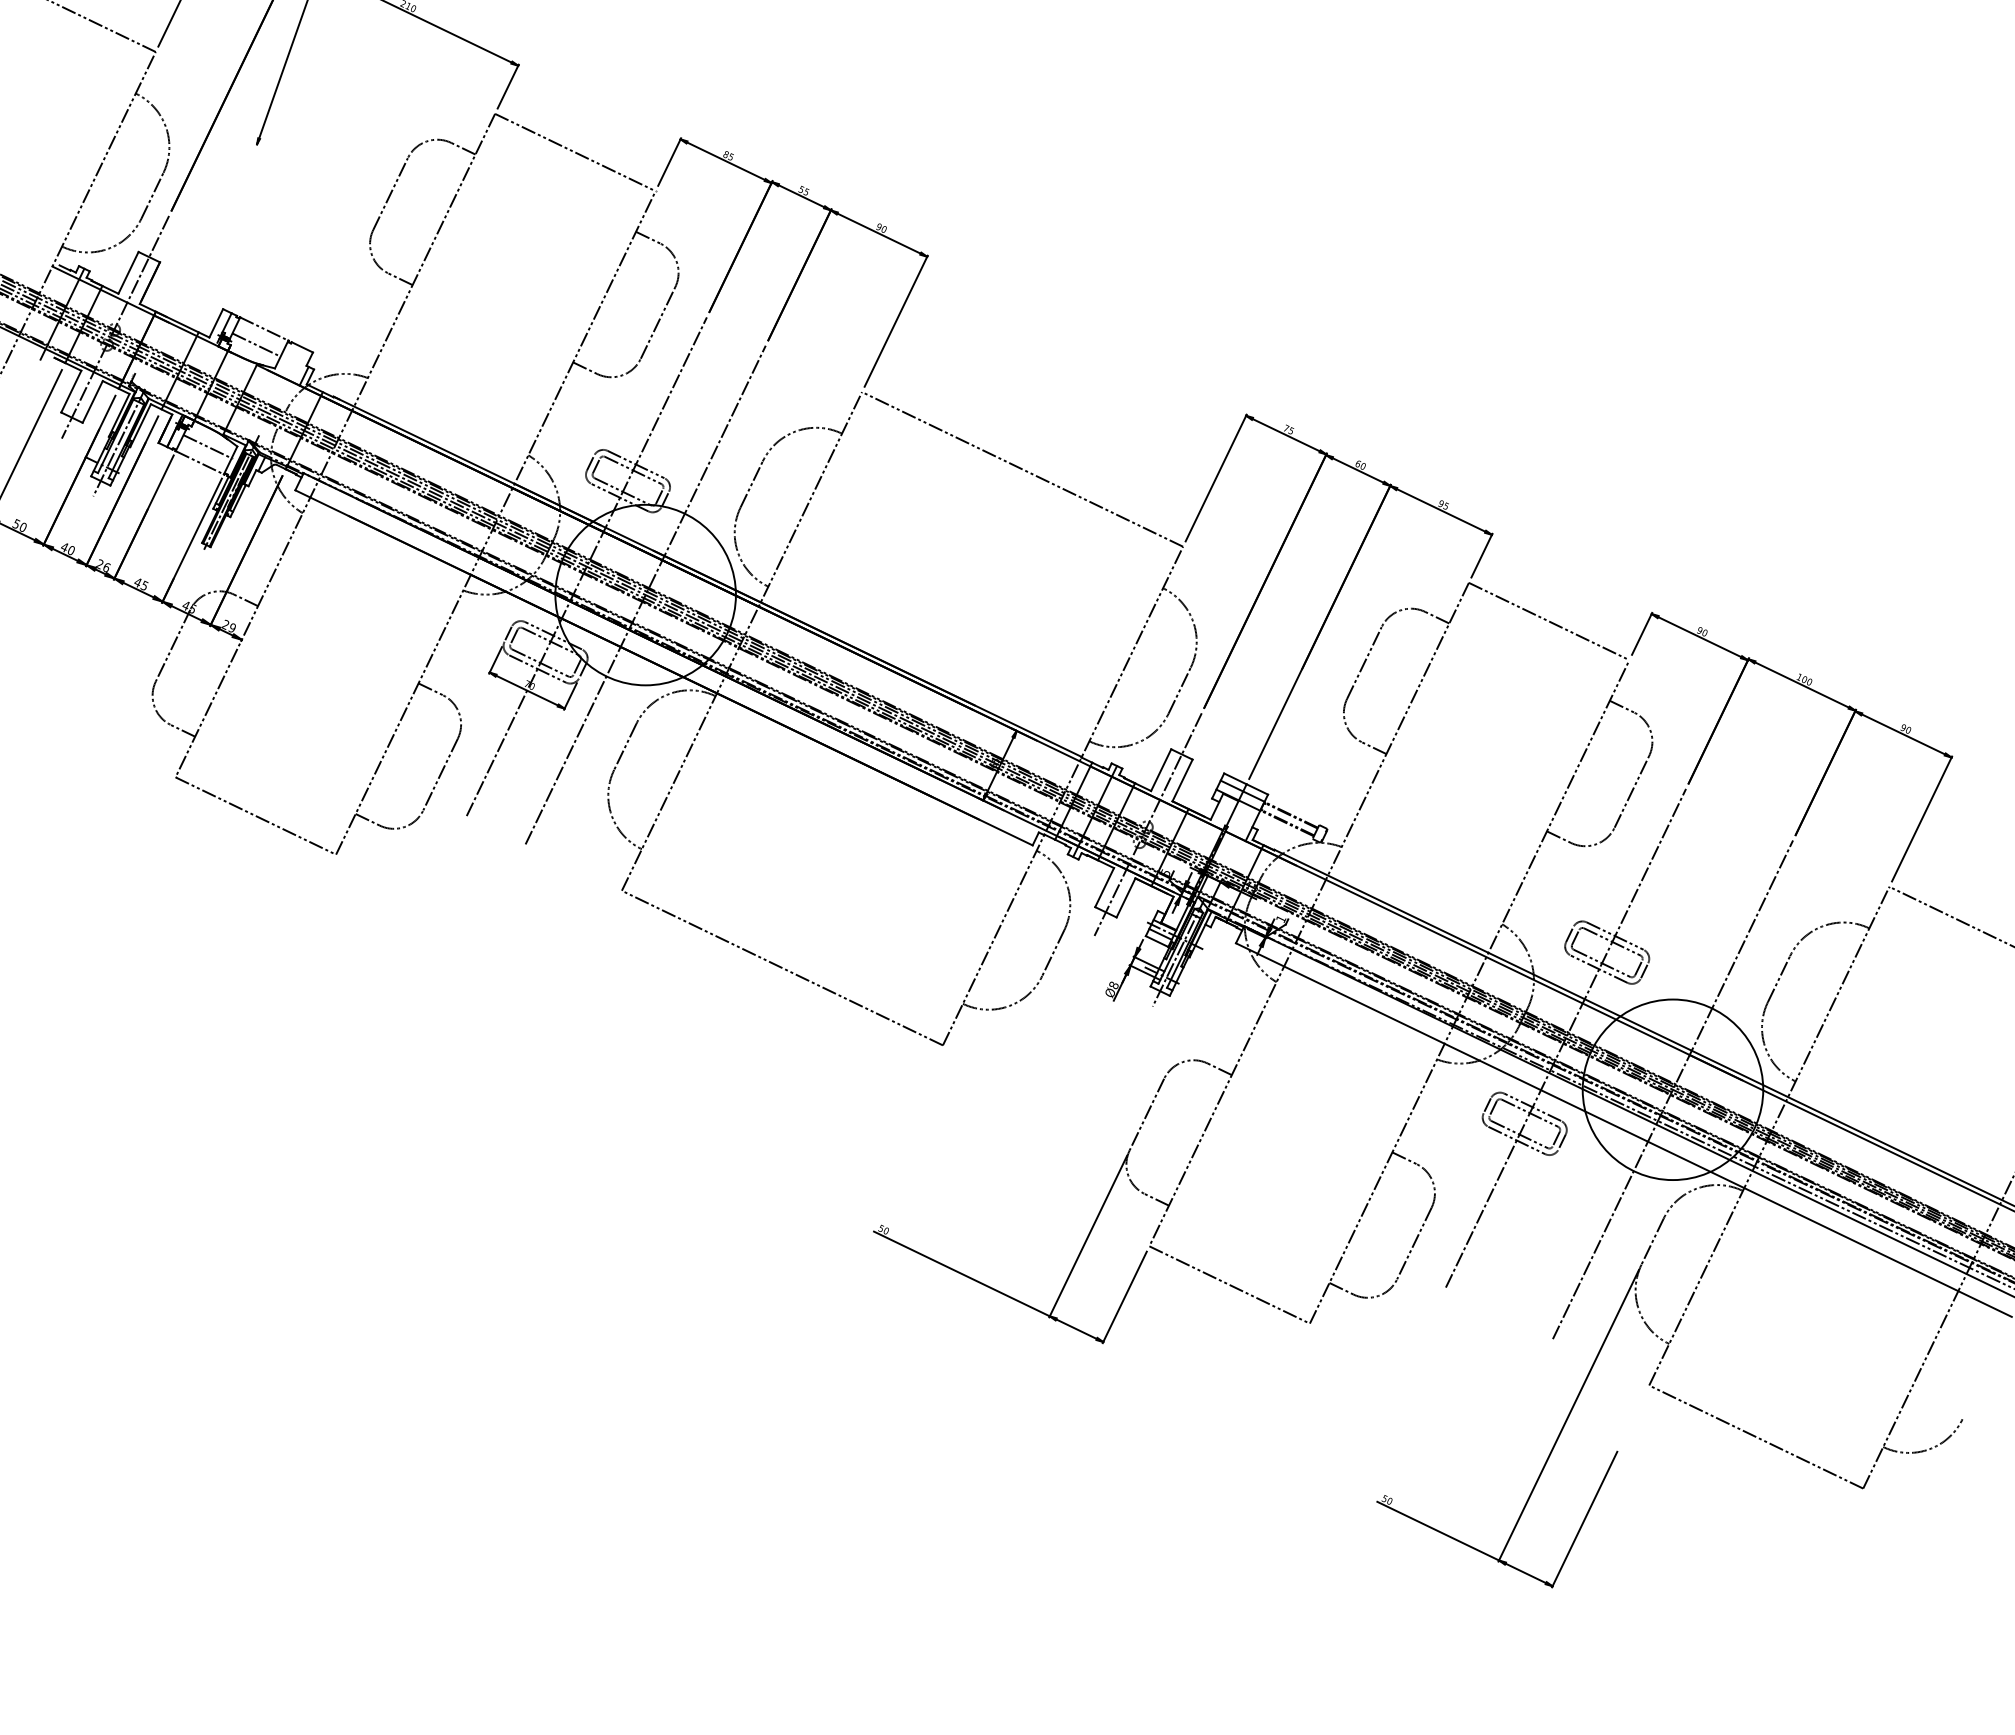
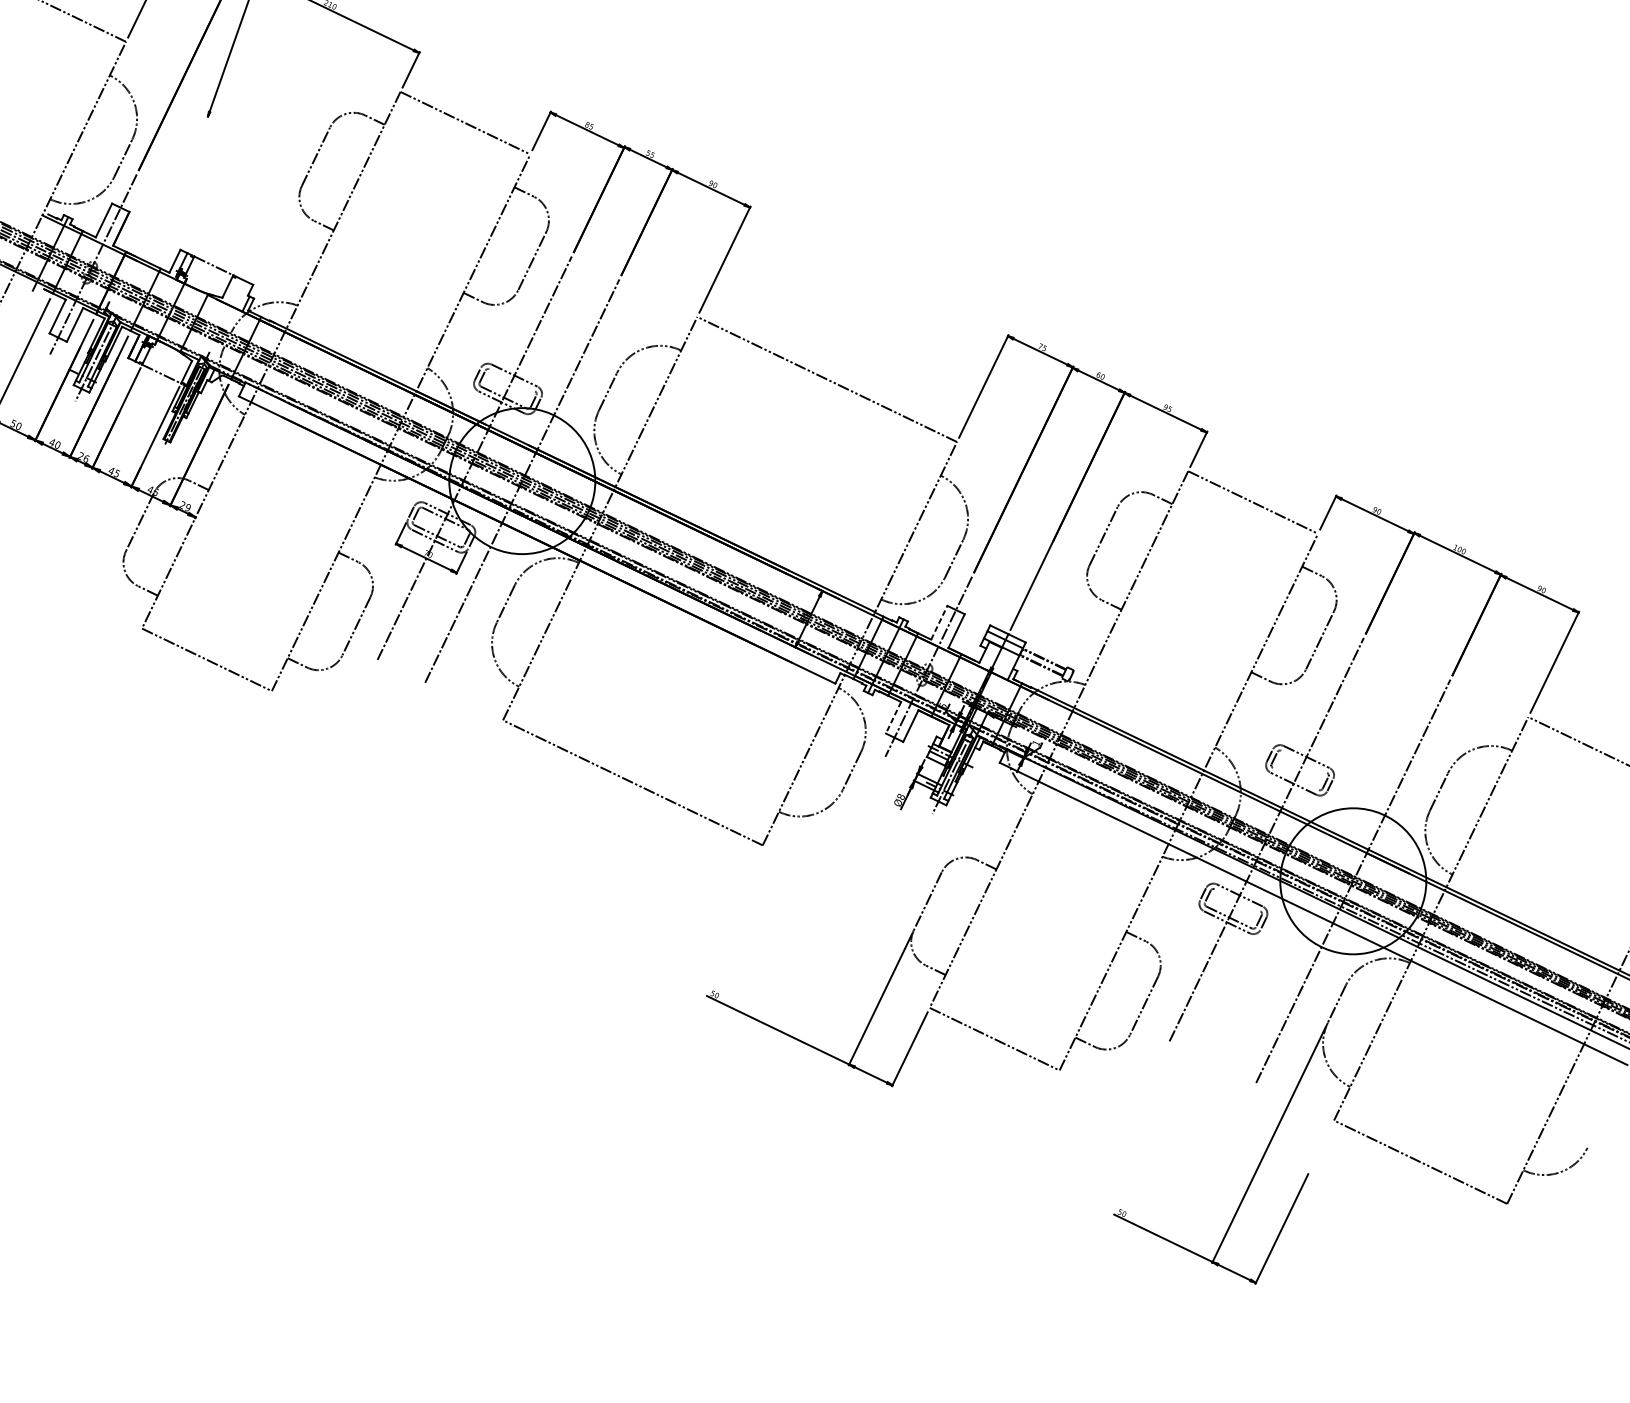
line: (256, 344) -> (207, 278), removed
line: (207, 446) -> (167, 360), removed
line: (632, 470) -> (511, 380), removed
line: (1161, 769) -> (939, 622), solid -> dashed
line: (1104, 887) -> (893, 717), solid -> dashed
line: (1612, 941) -> (1304, 761), removed
line: (1601, 963) -> (1295, 779), removed
line: (1529, 1112) -> (1237, 899), removed

